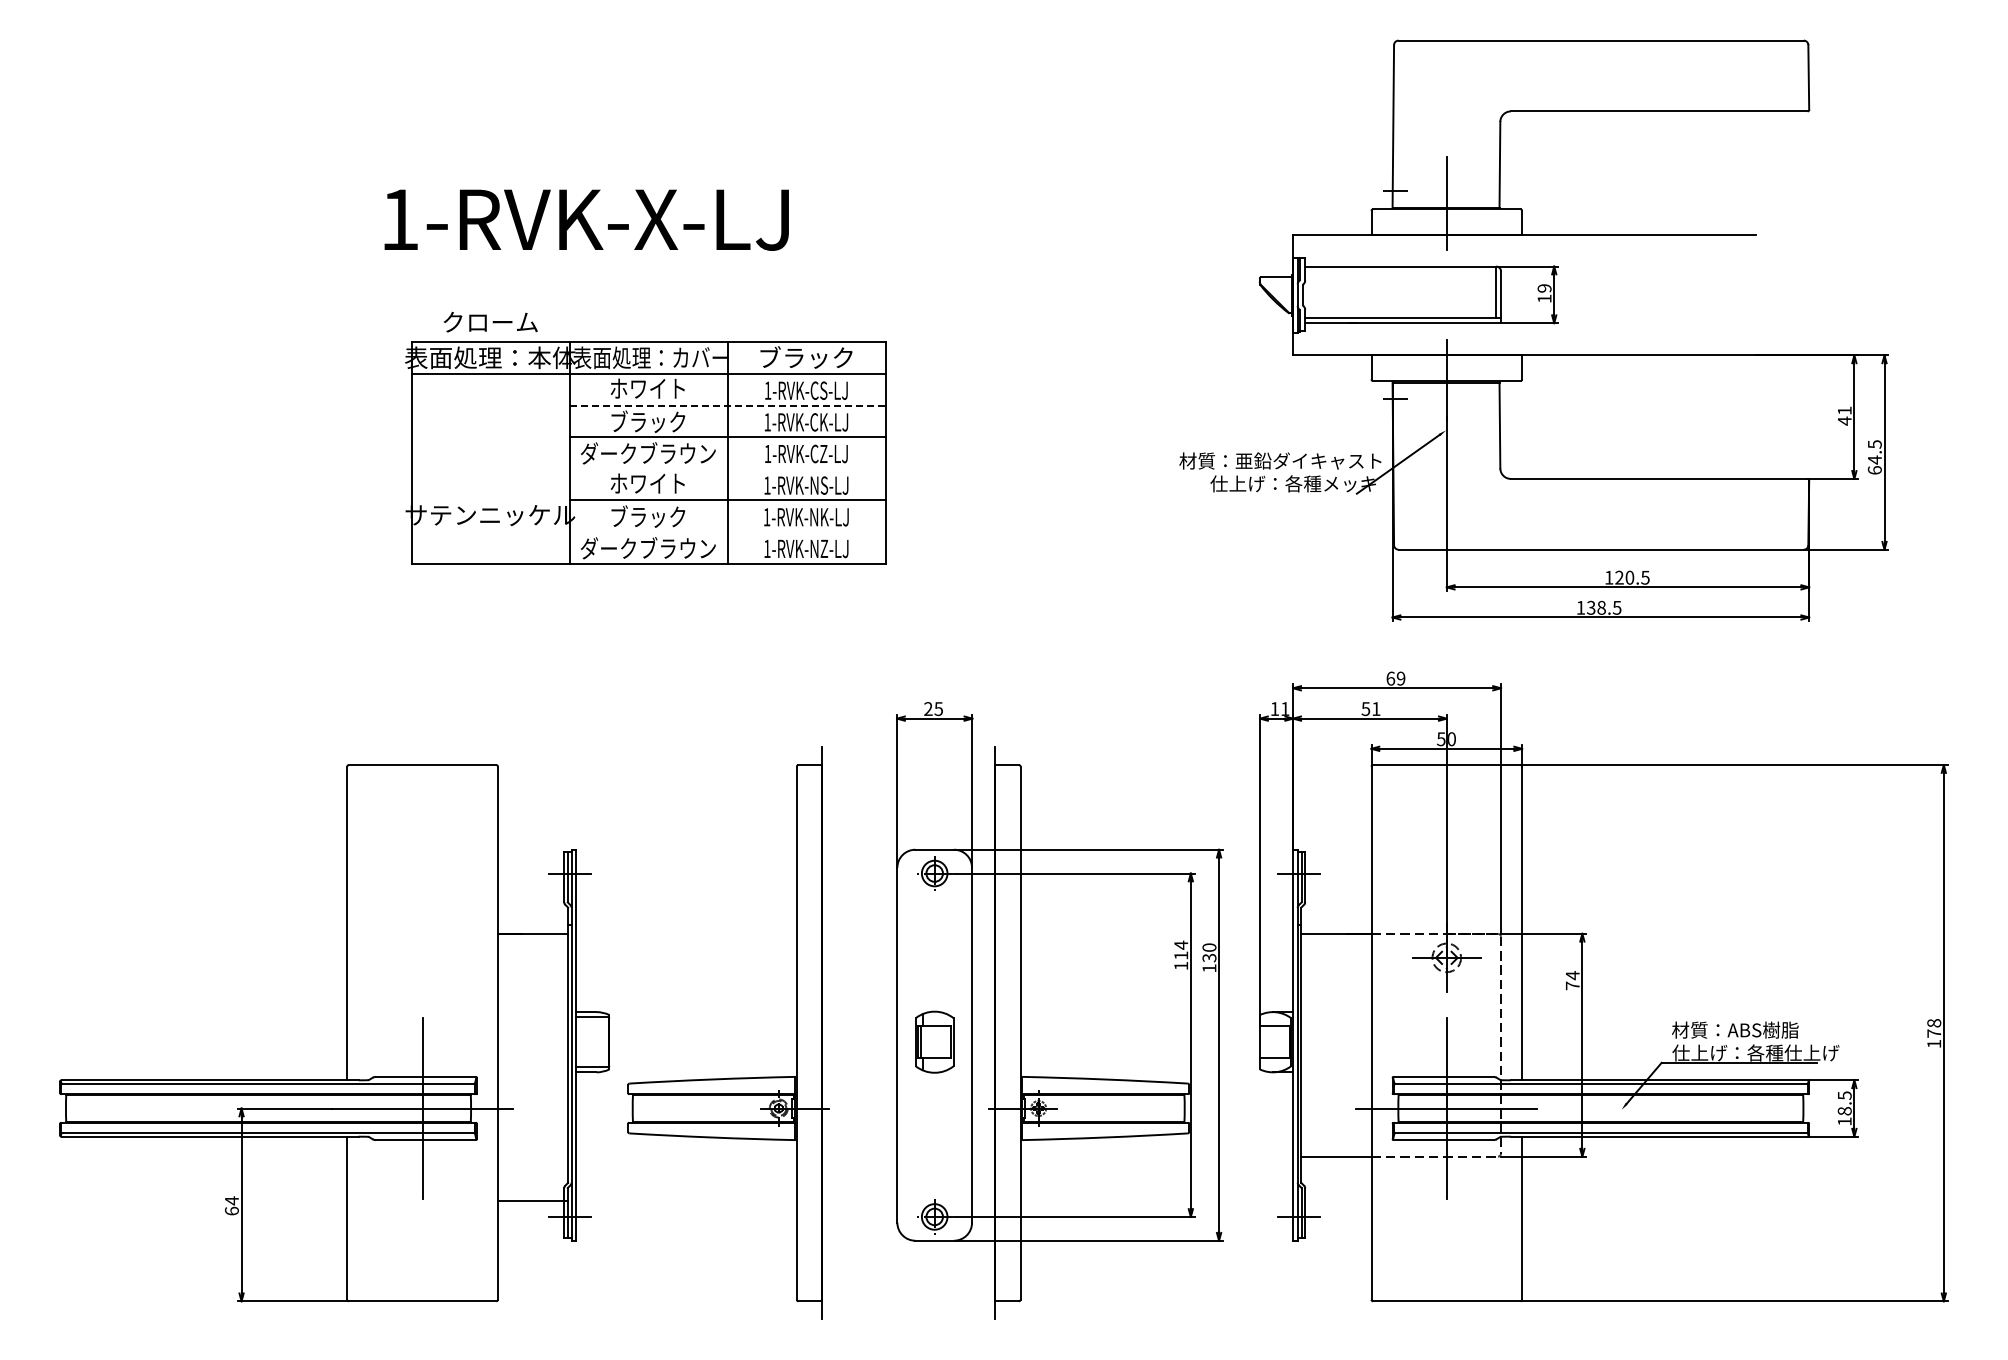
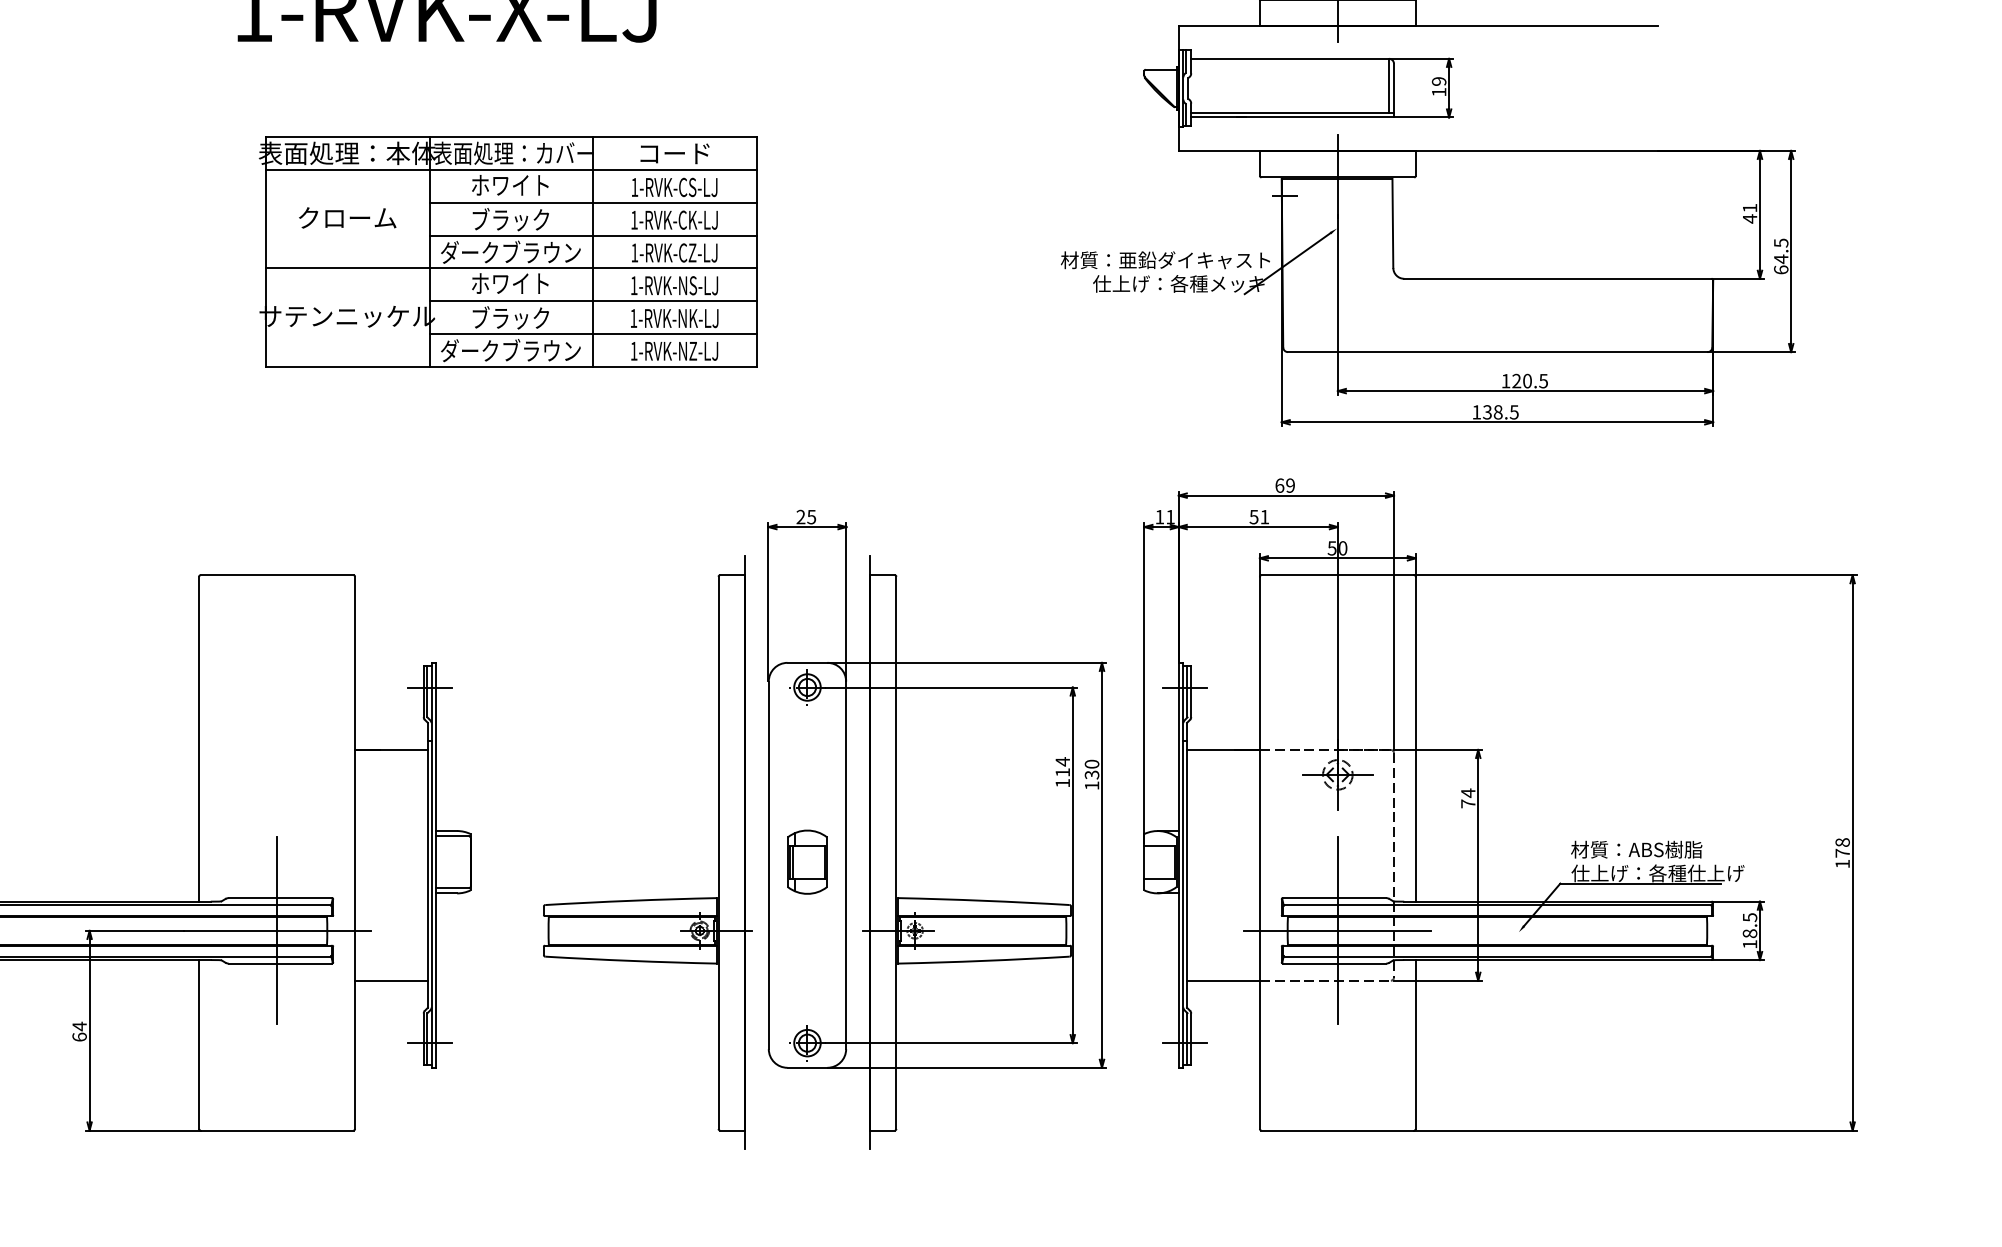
text: (490, 321) -> (347, 217), moved
text: (806, 357) -> (674, 153), ブラック -> コード
line: (728, 405) -> (593, 202), dashed -> solid
line: (648, 468) -> (511, 268), added
line: (727, 532) -> (592, 334), added
part: (729, 1077) -> (648, 898), moved
line: (532, 1200) -> (390, 980), moved

